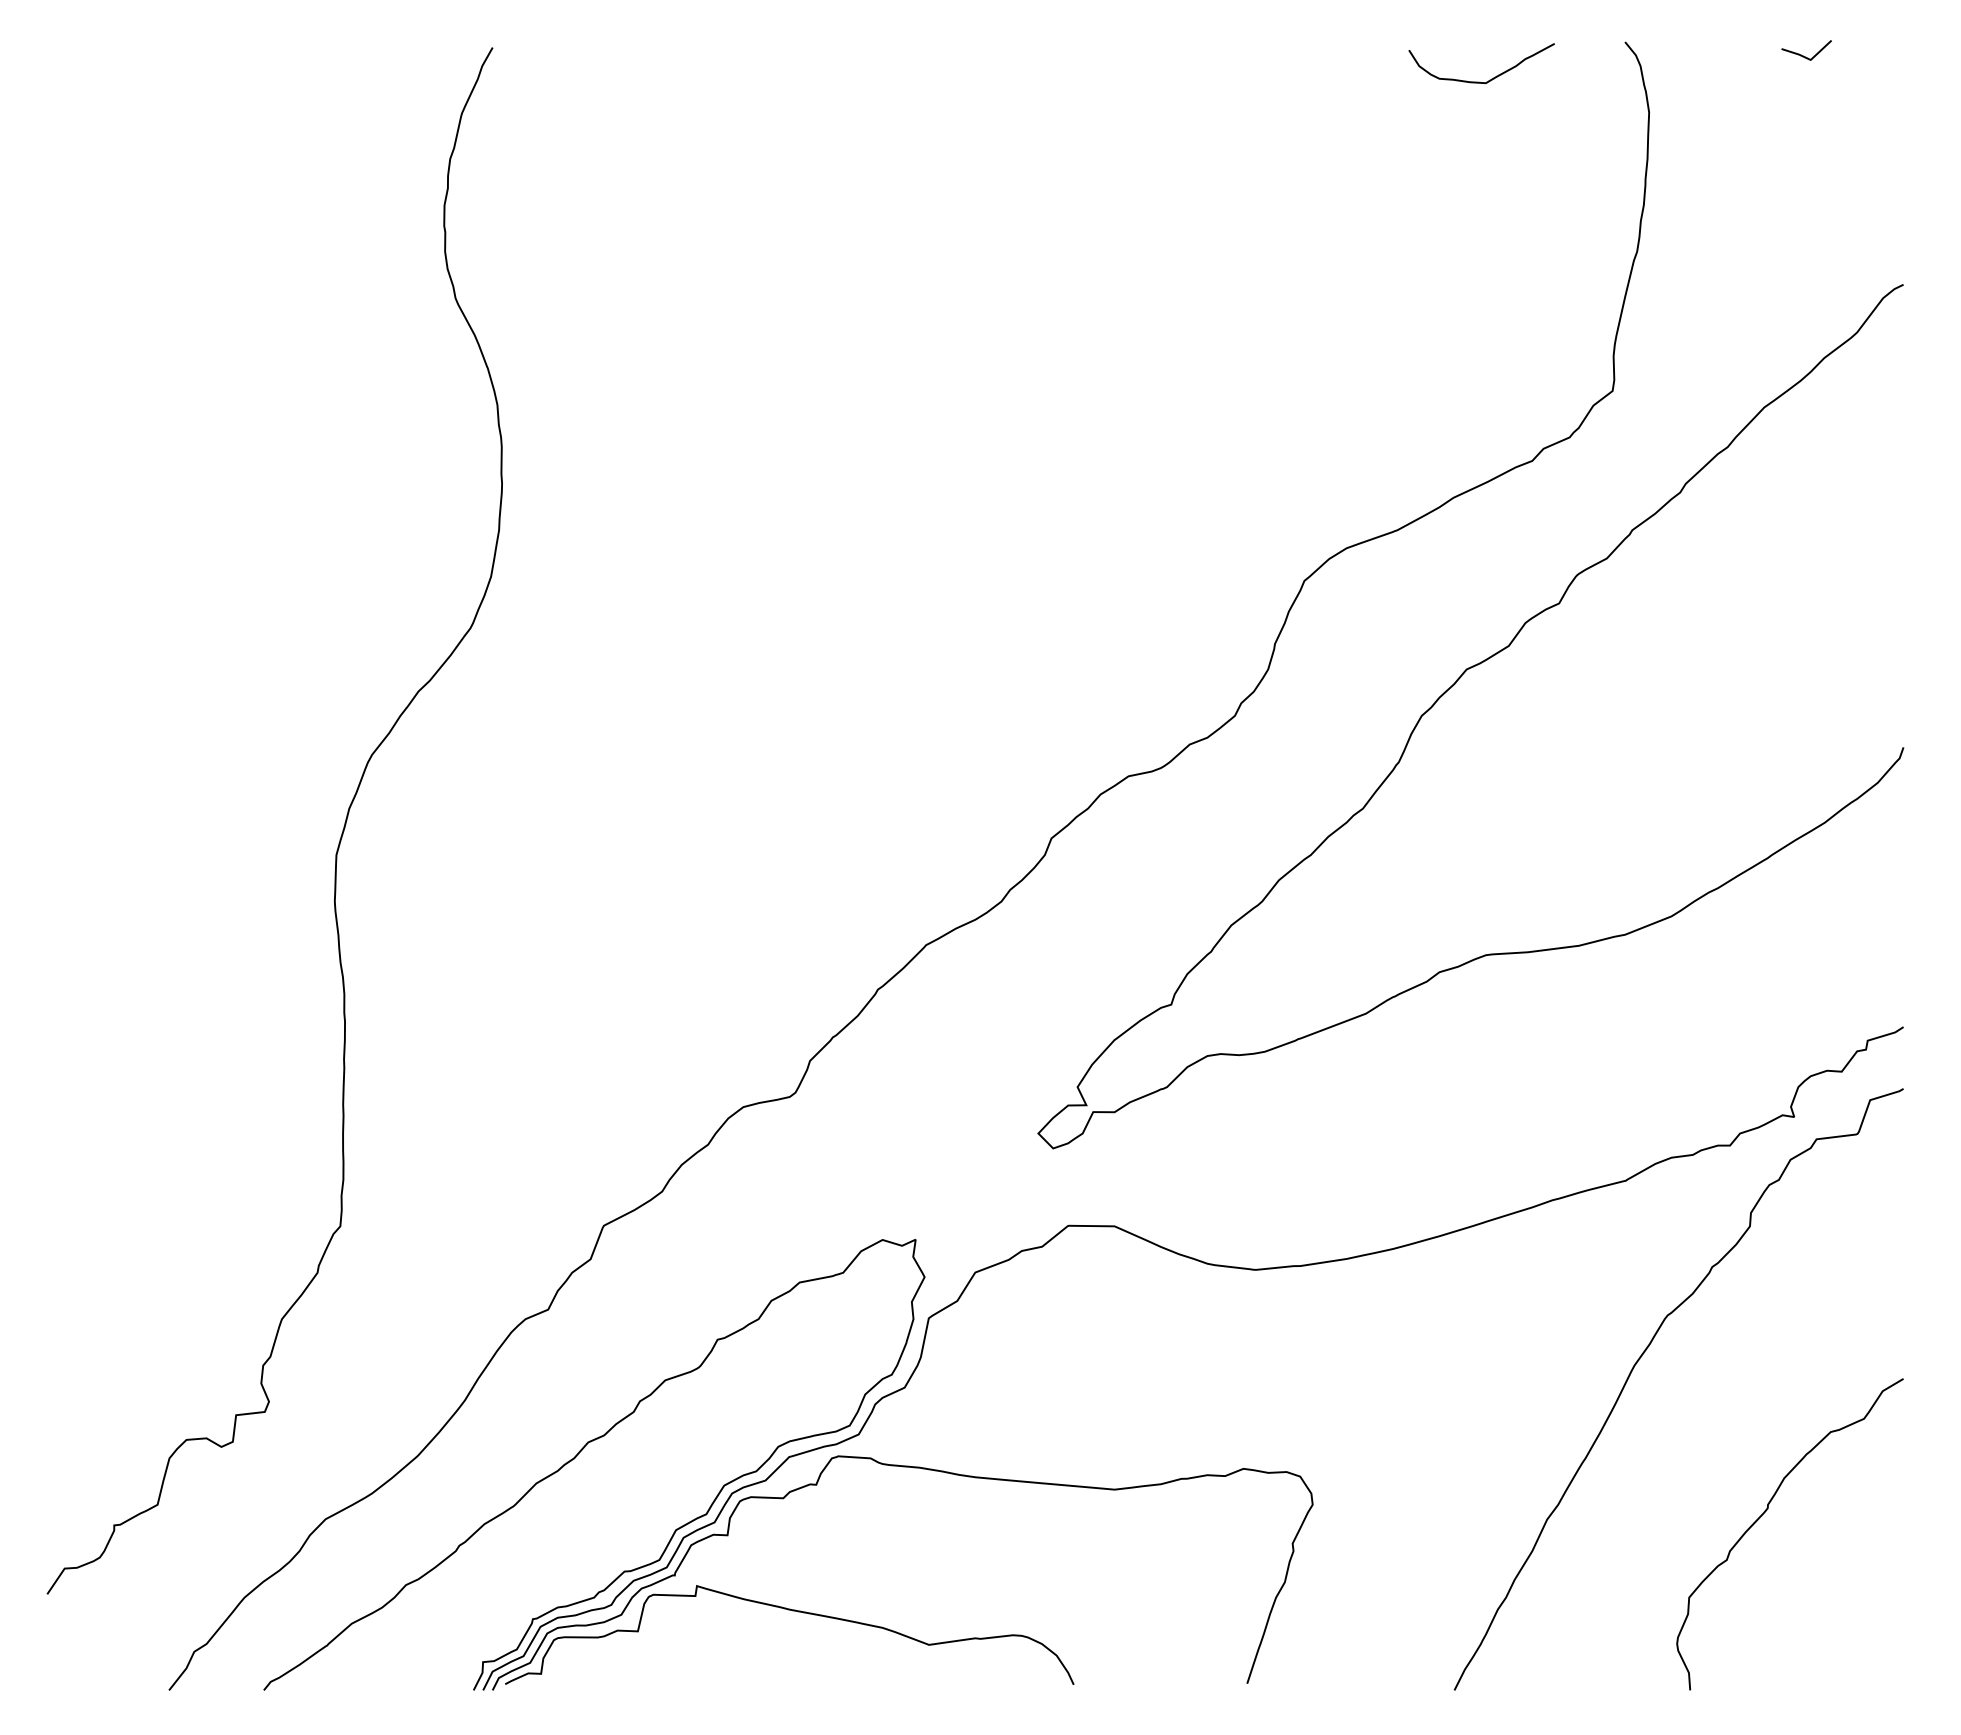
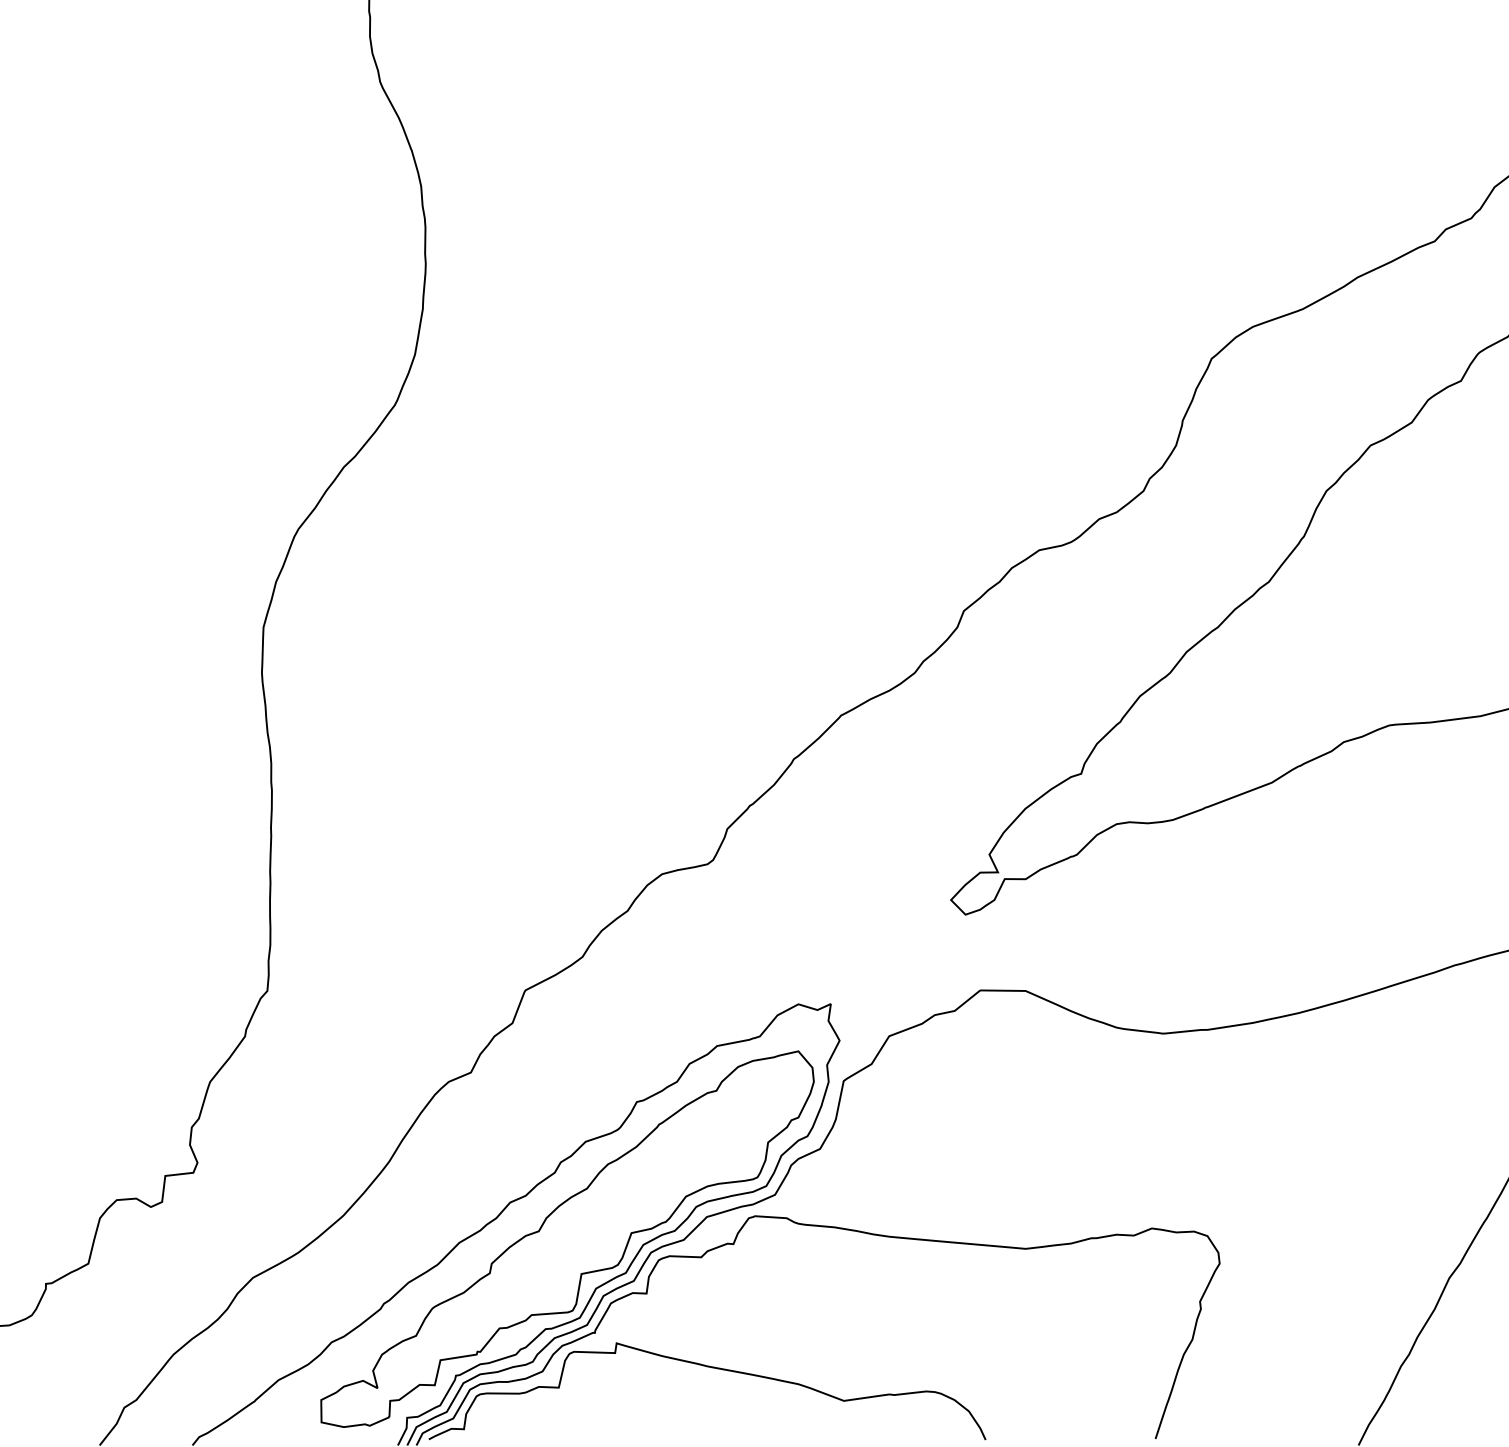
part: (646, 1479) -> (567, 1238), added

